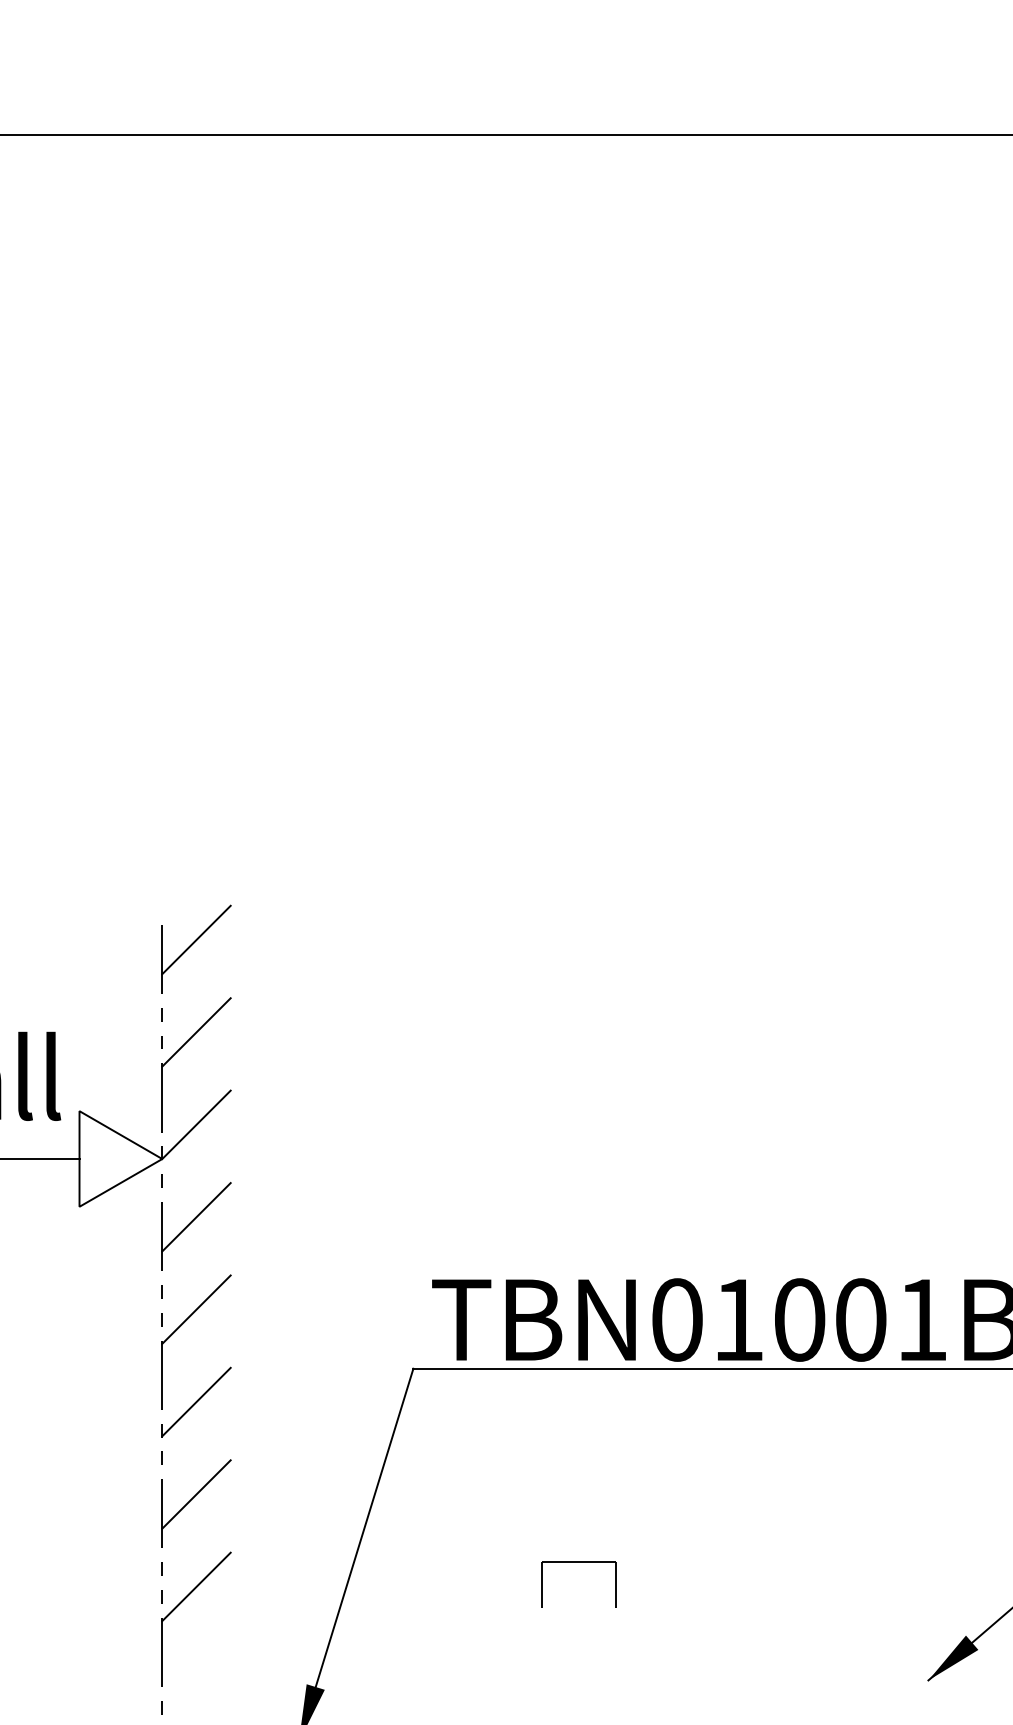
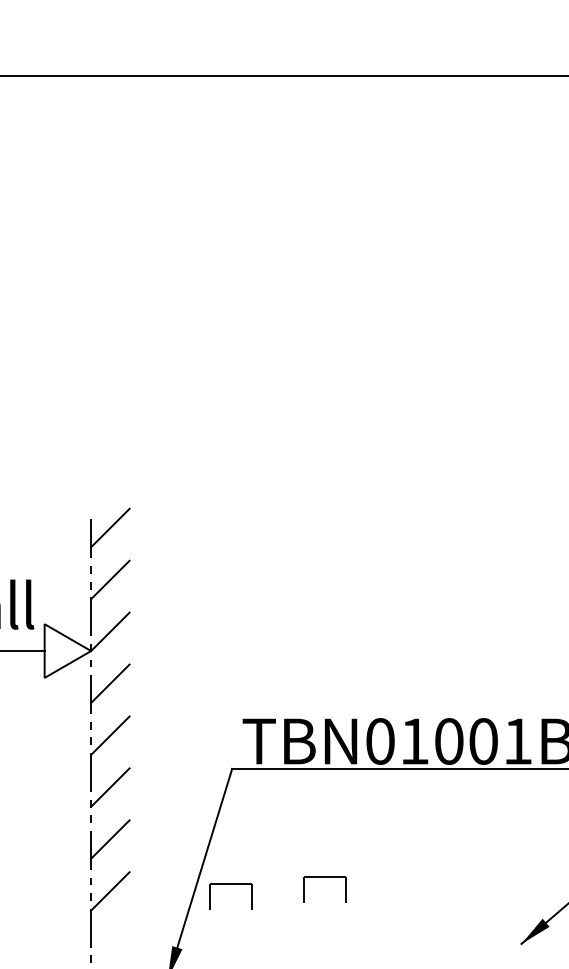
part: (410, 1574) -> (230, 884), added

